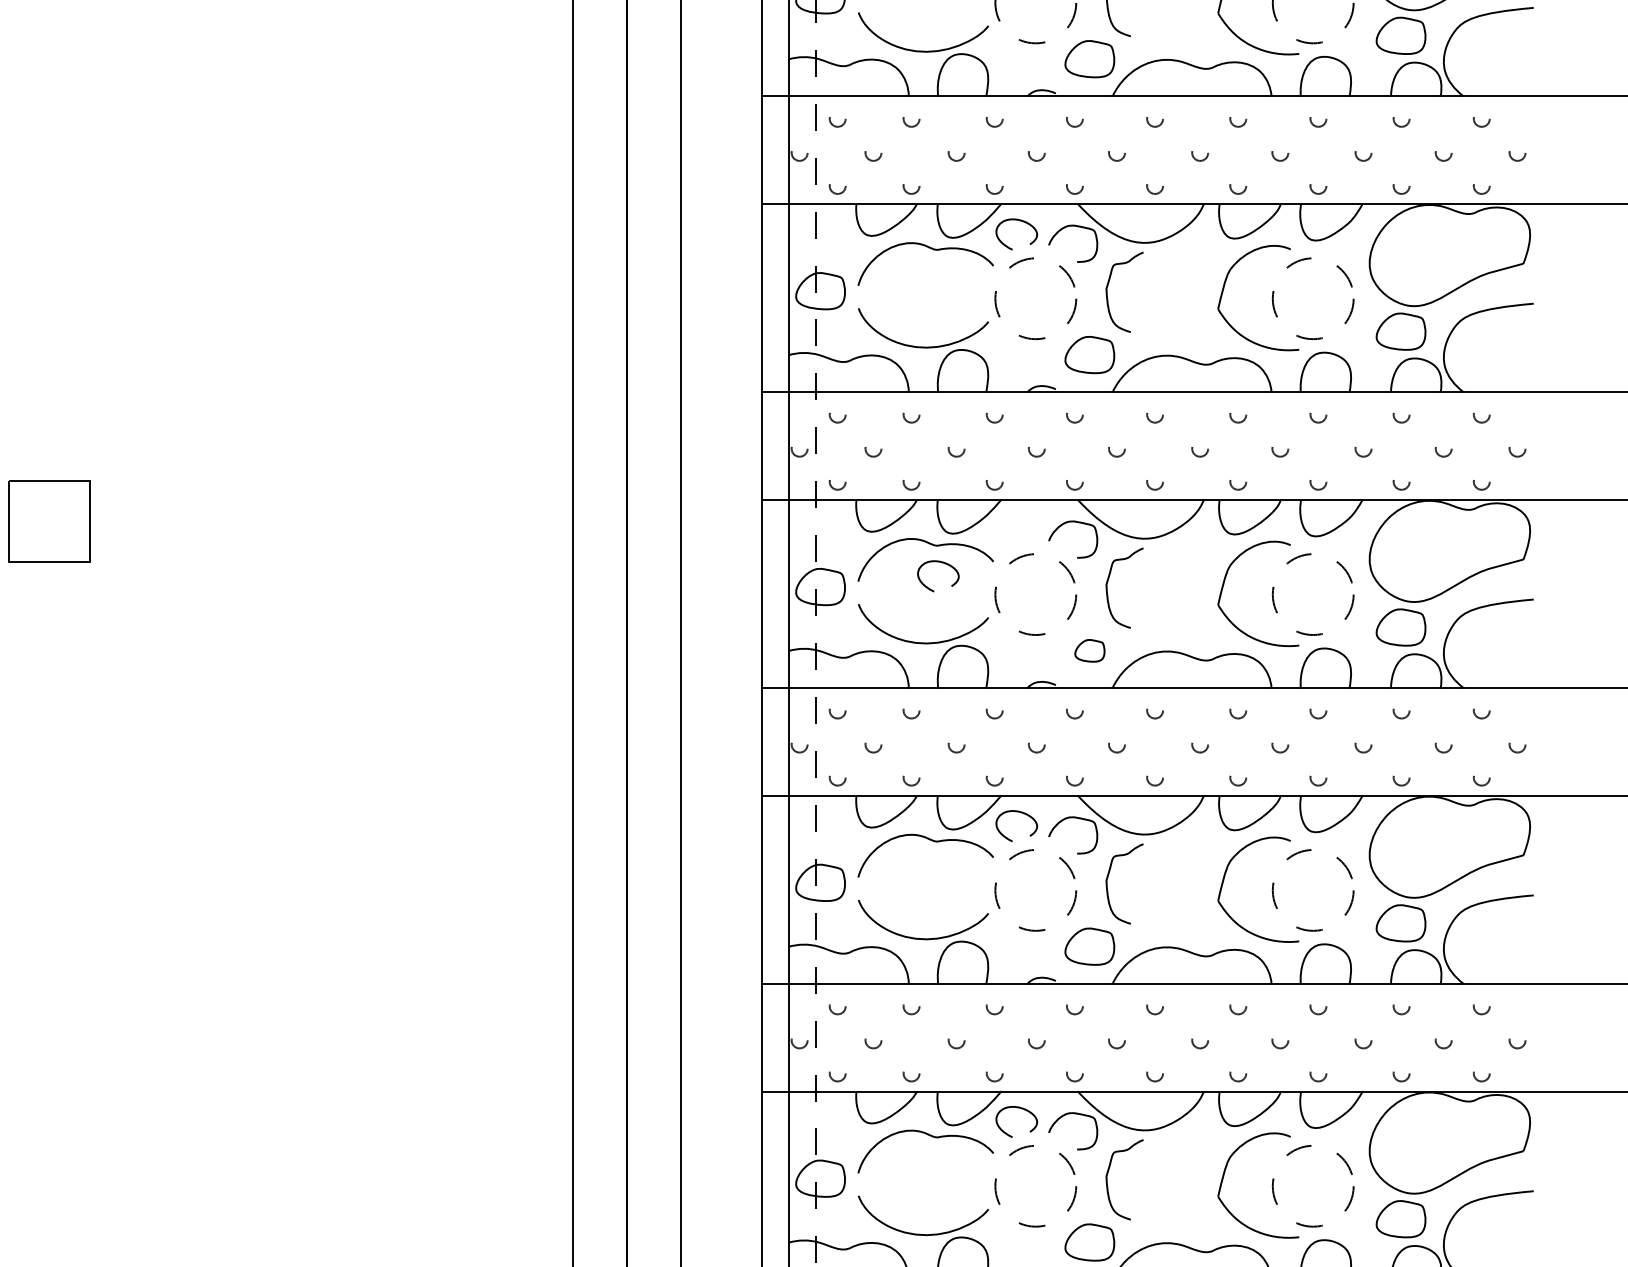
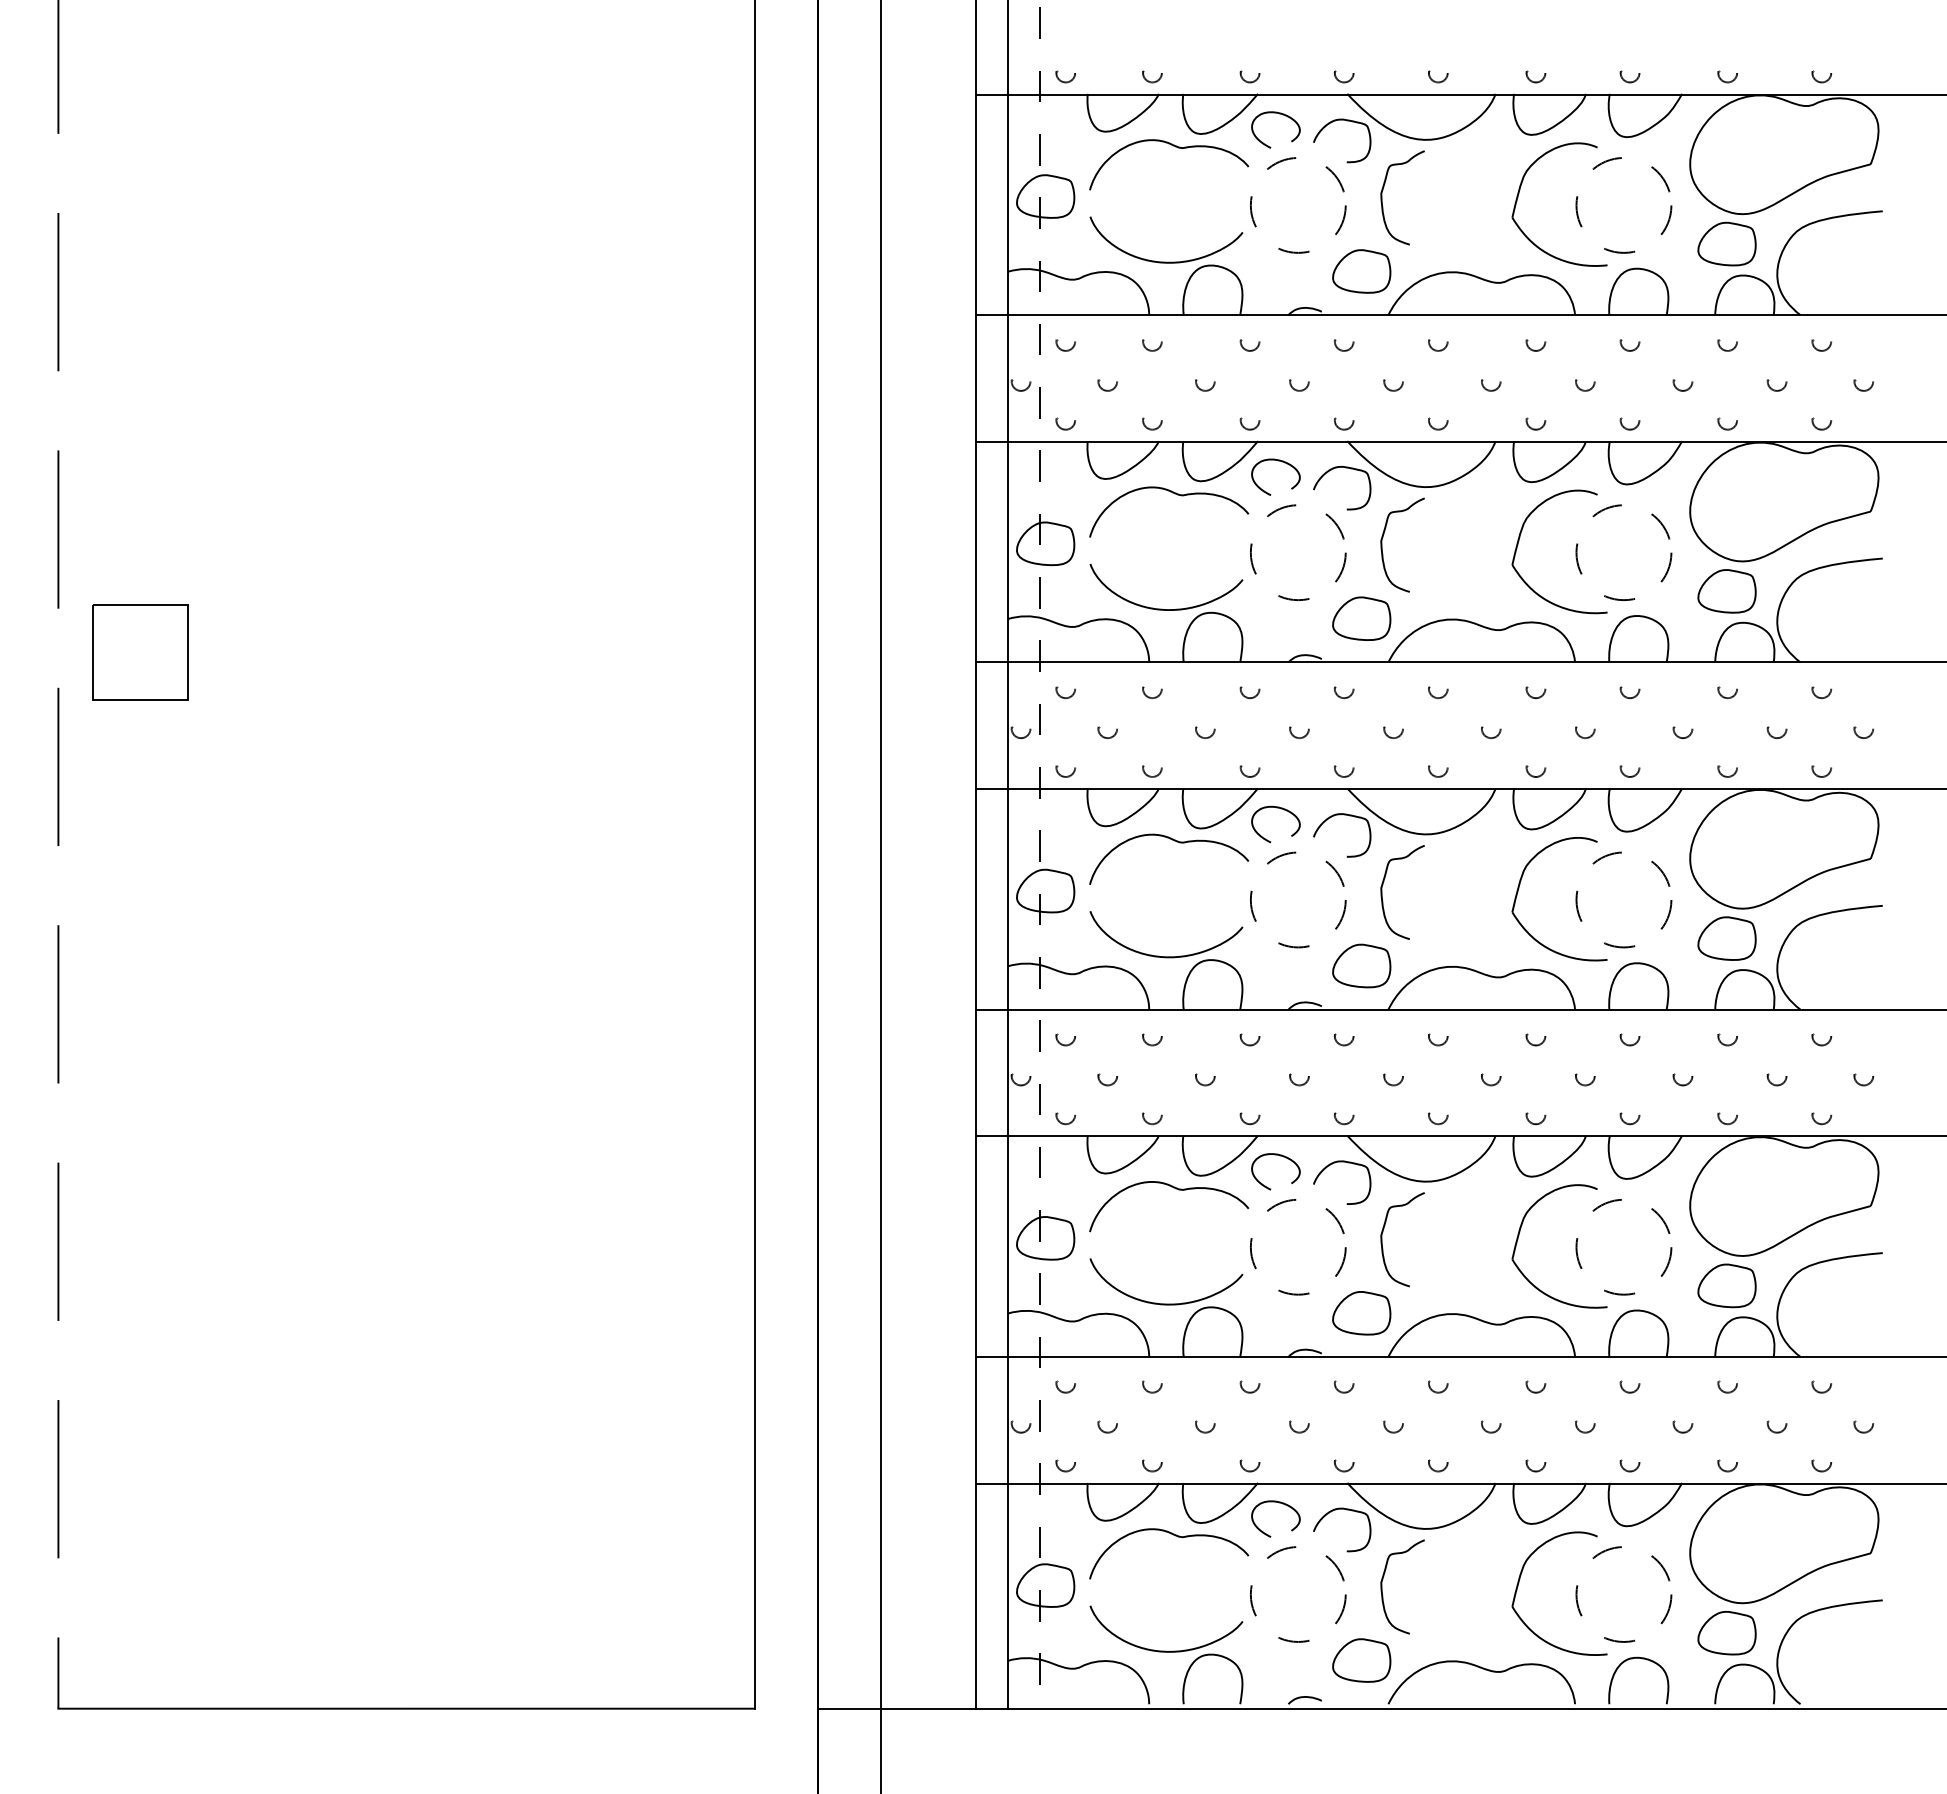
part: (49, 521) -> (140, 652), moved
curve: (938, 562) -> (1276, 808), moved
part: (1089, 650) -> (1361, 965), size x1.67

